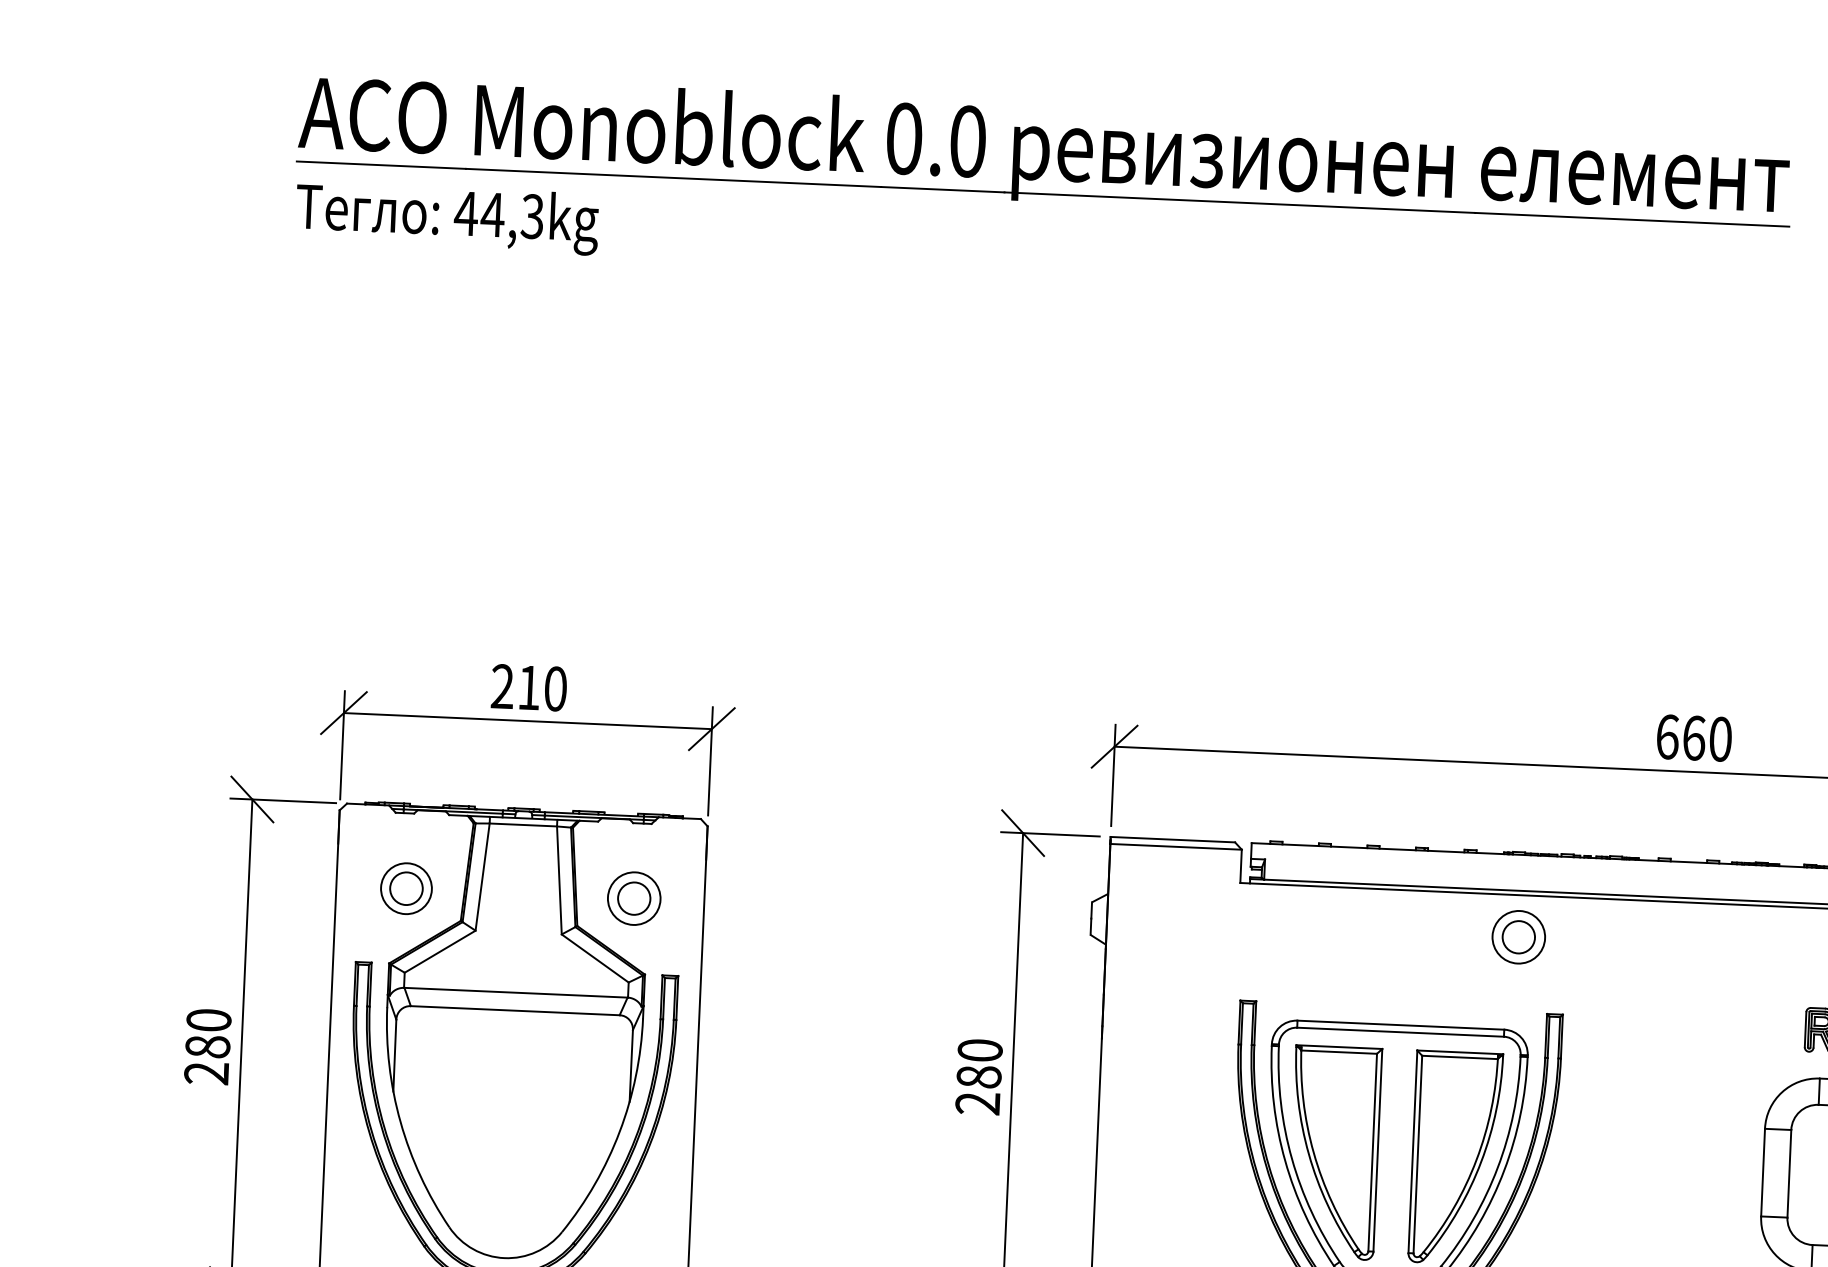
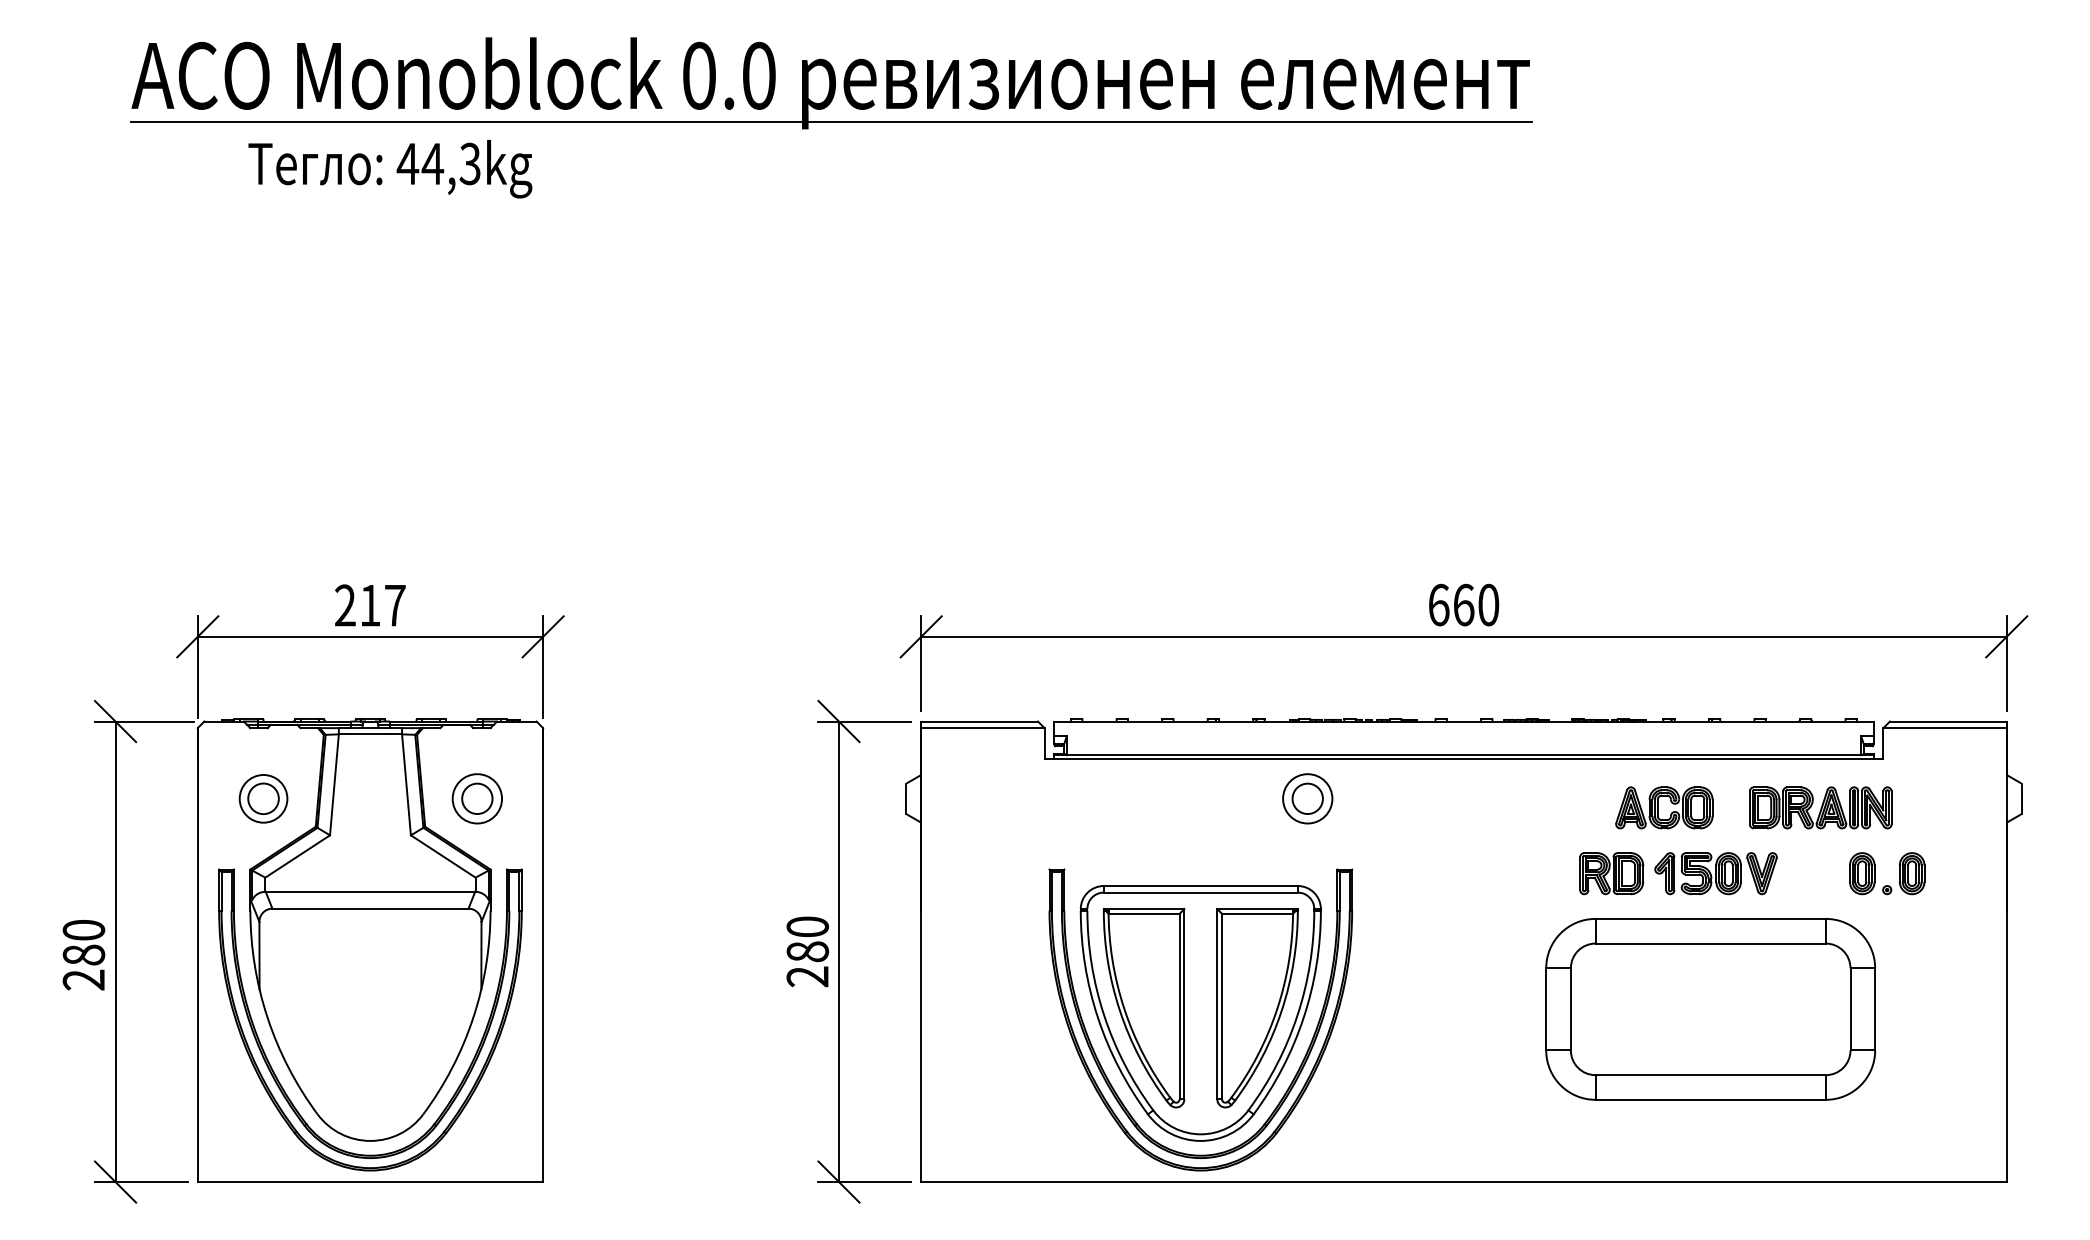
text: (447, 218) -> (390, 169), moved
text: (556, 688) -> (395, 605), 210 -> 217

